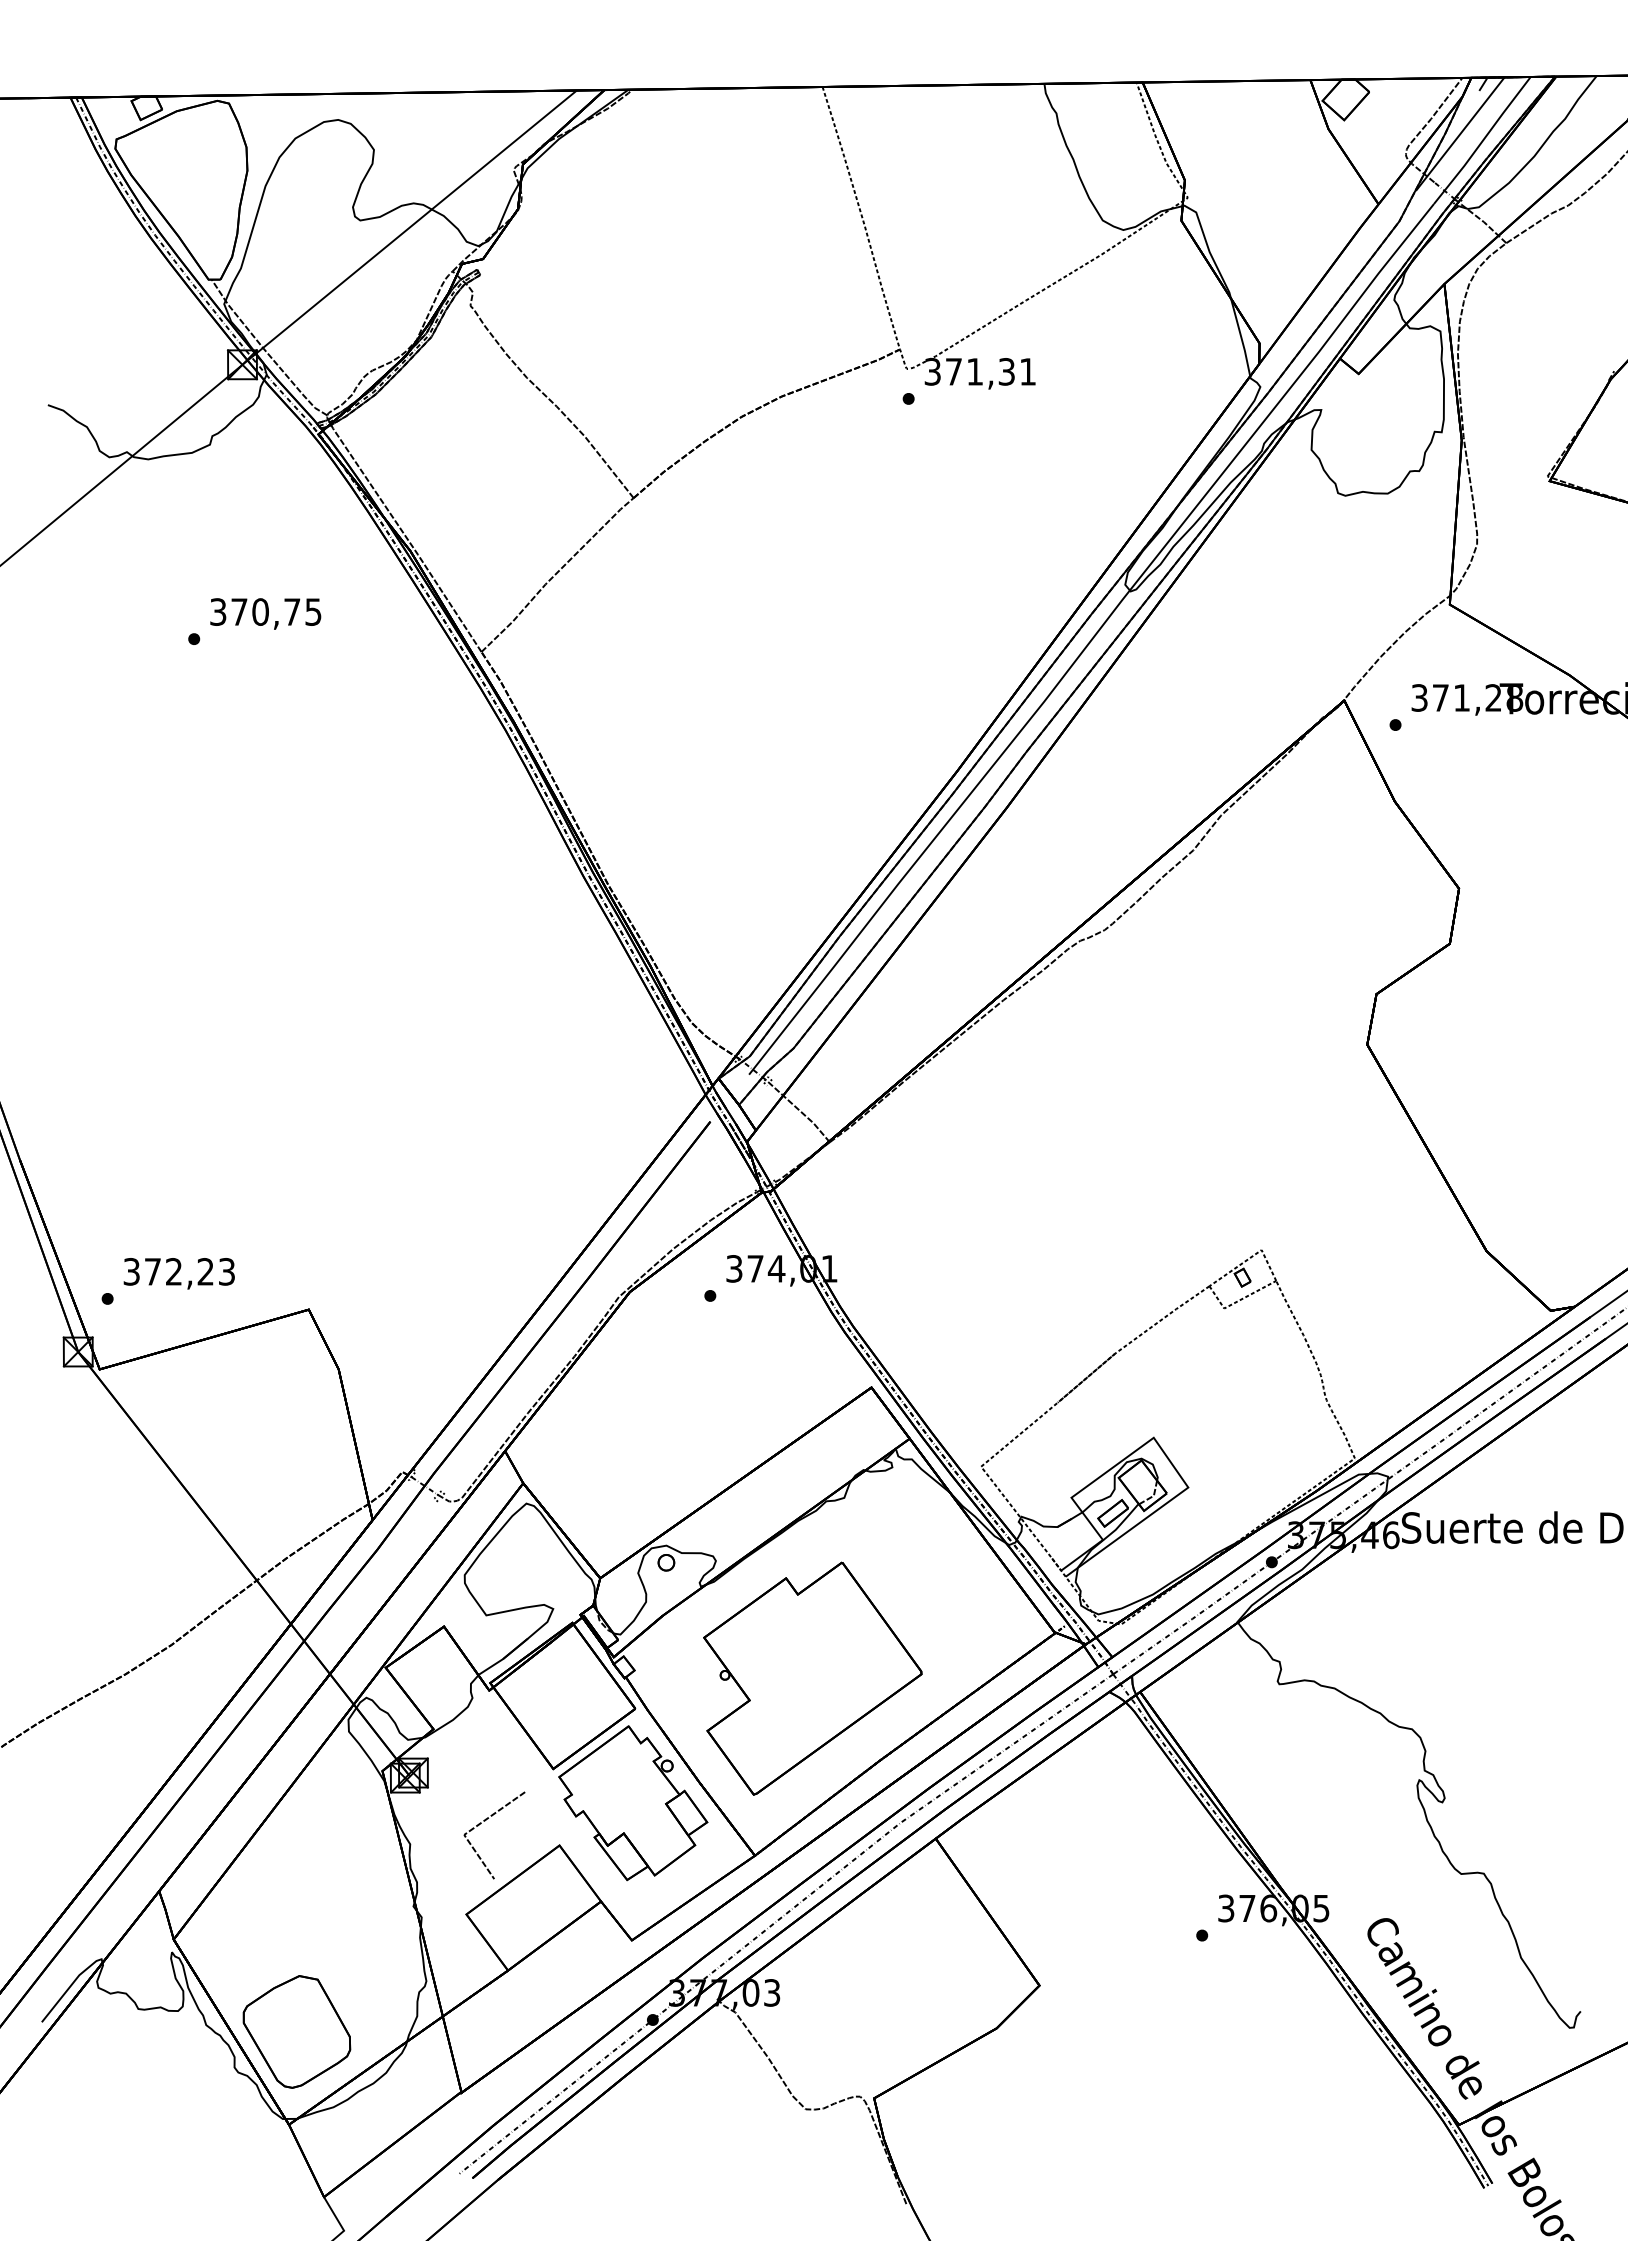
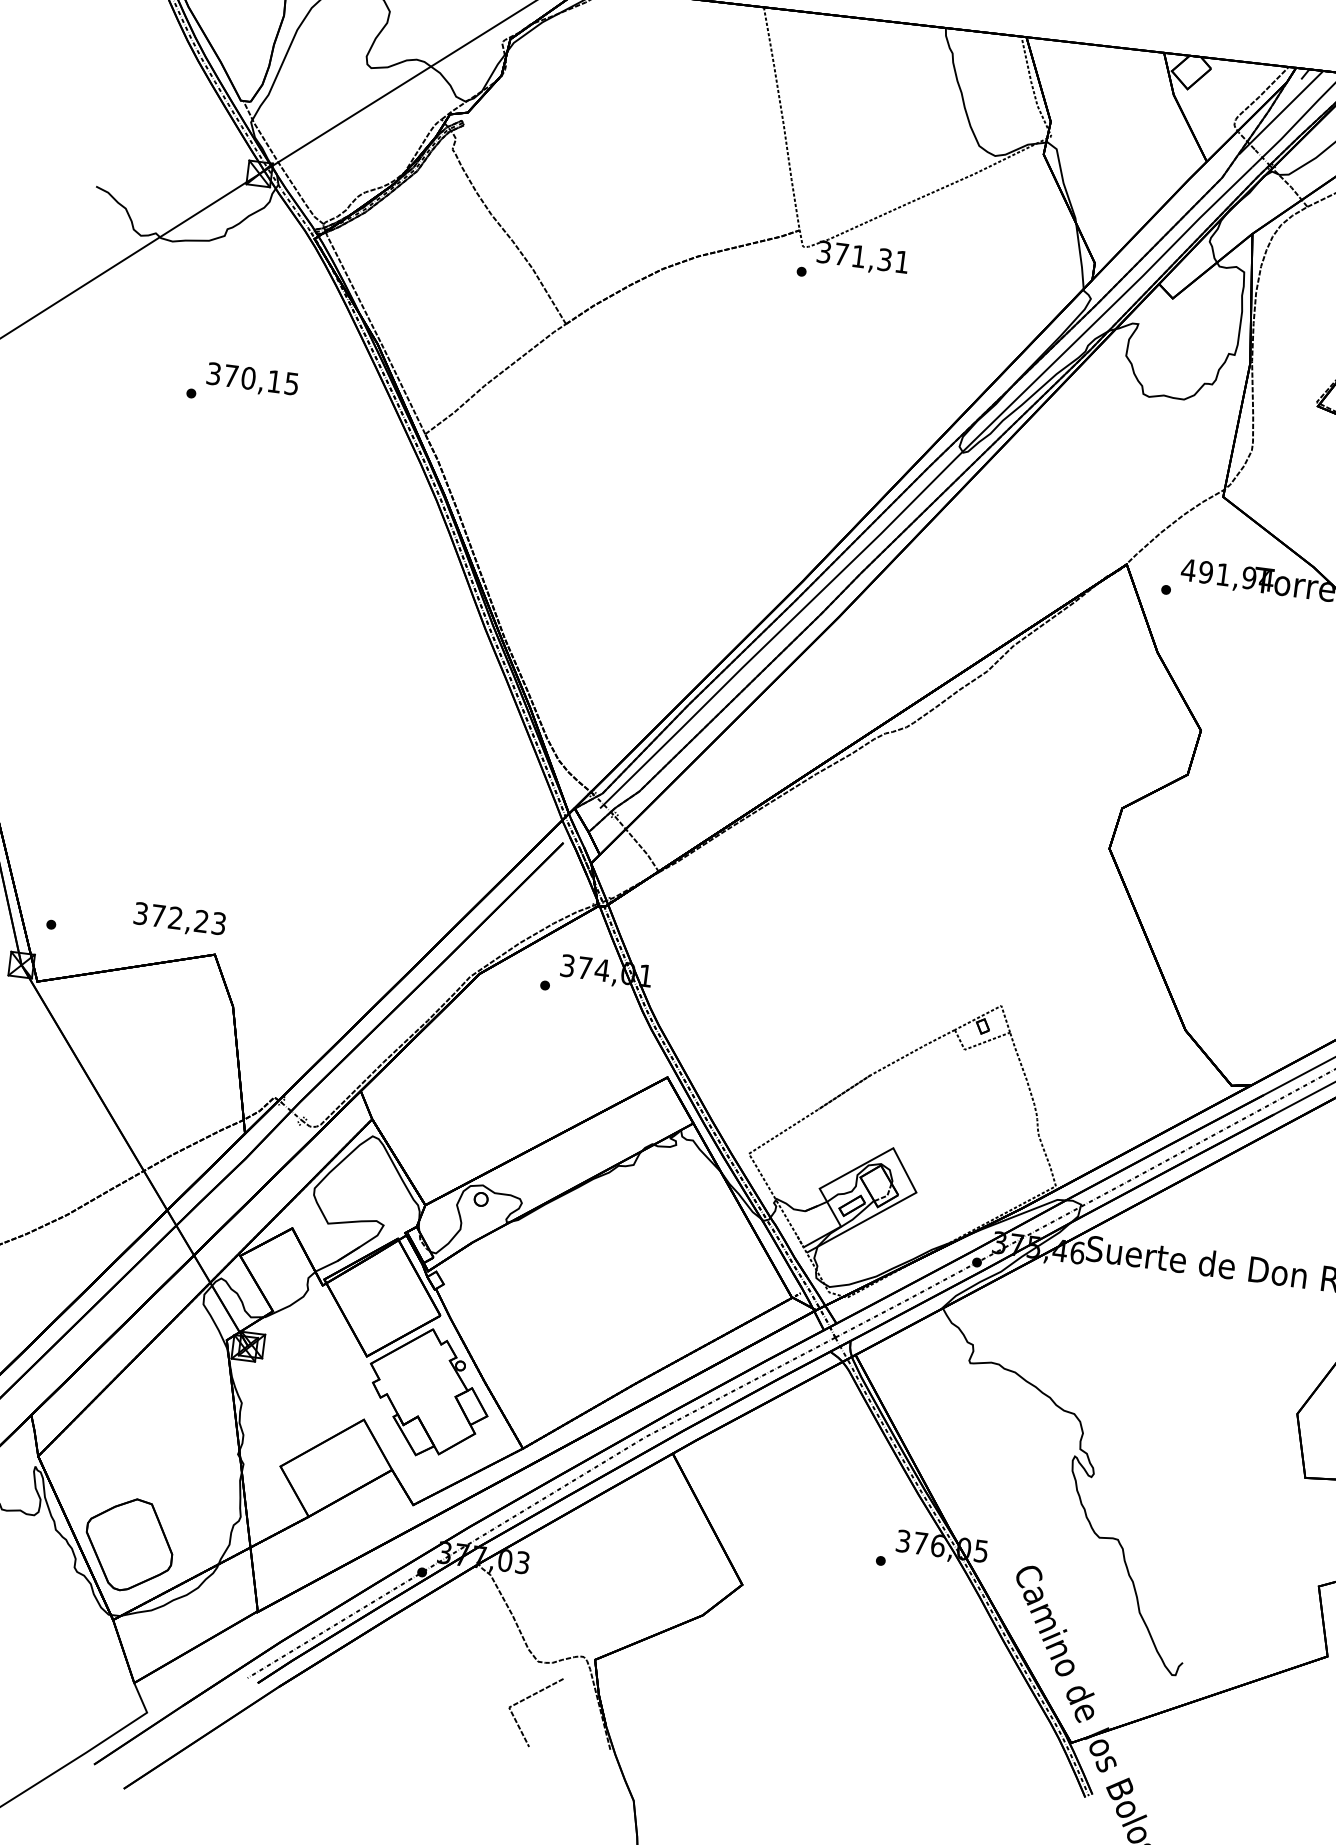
text: (292, 611) -> (274, 381), 370,75 -> 370,15
text: (1466, 697) -> (1227, 574), 371,28 -> 491,94
text: (178, 1273) -> (179, 919), moved
part: (812, 1678) -> (588, 1309), removed
line: (485, 1821) -> (527, 1698), moved

